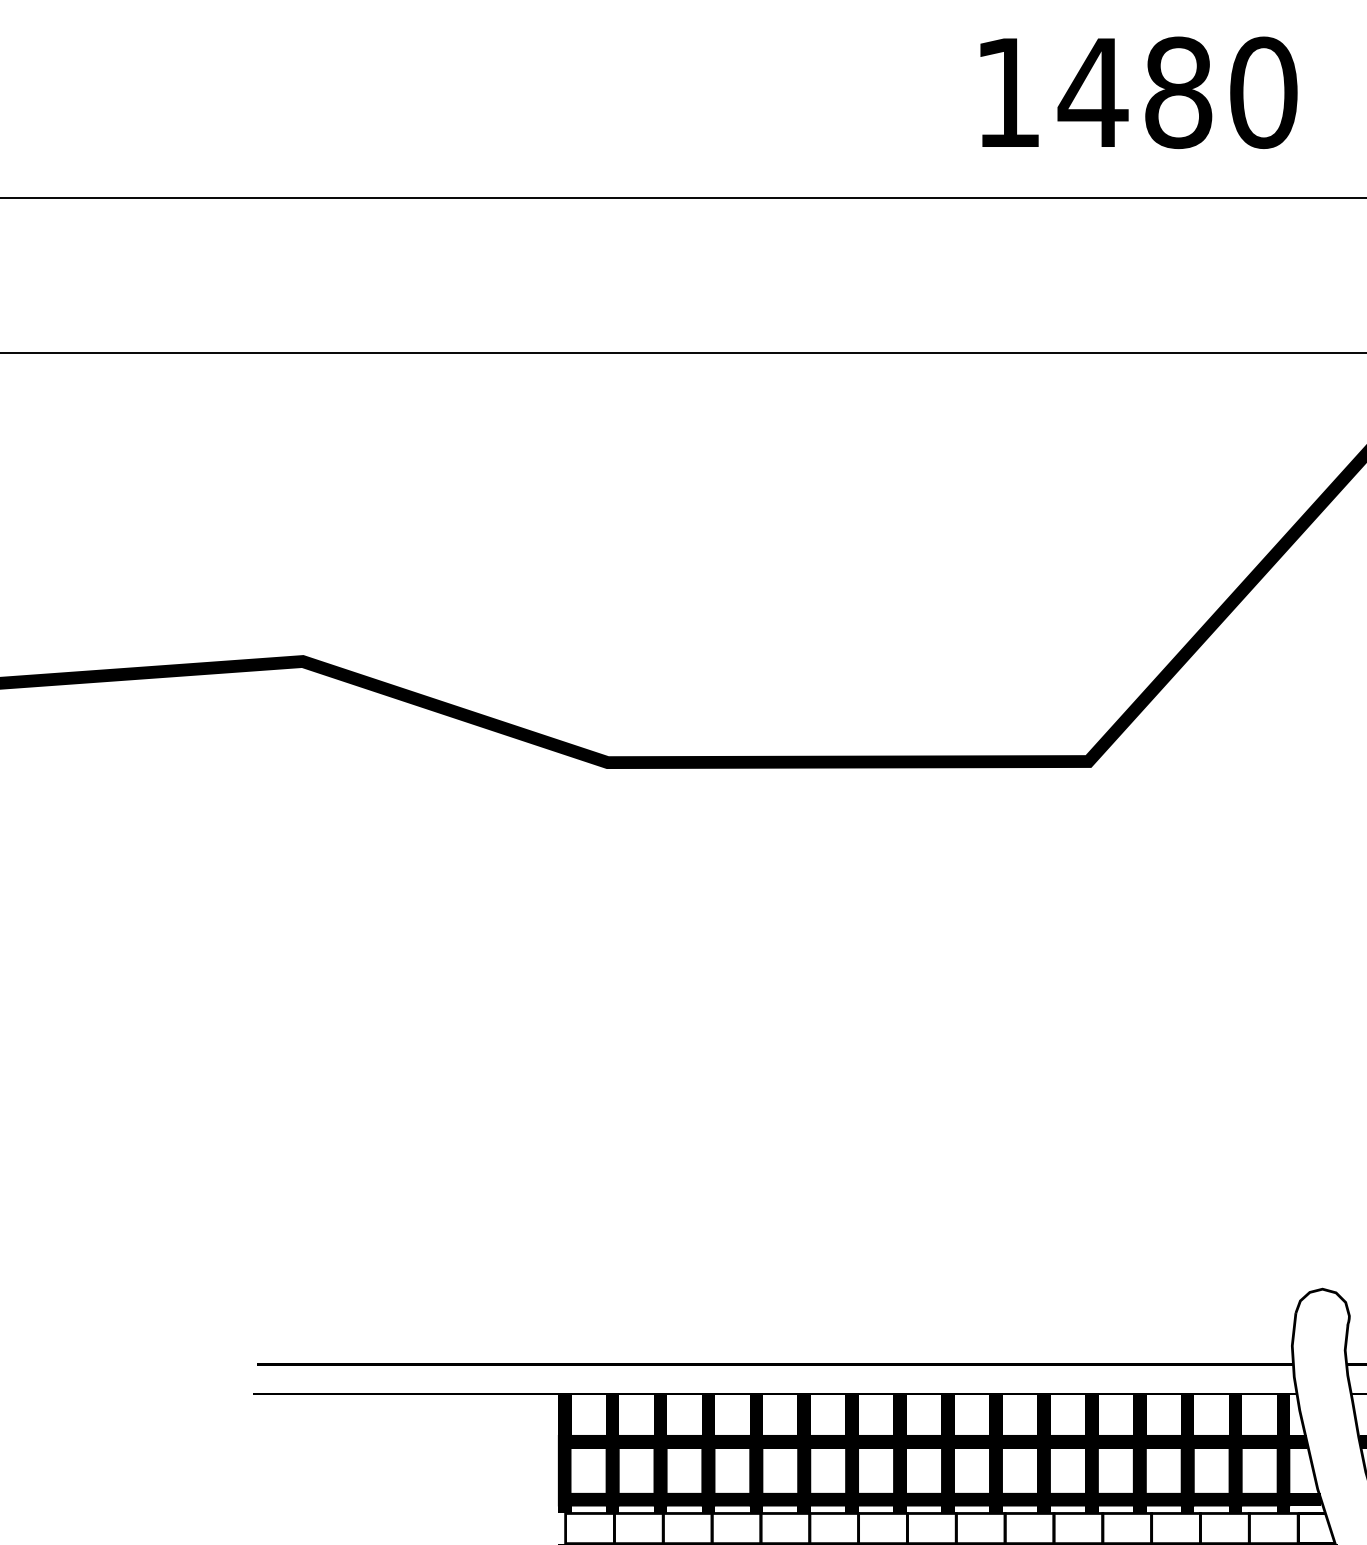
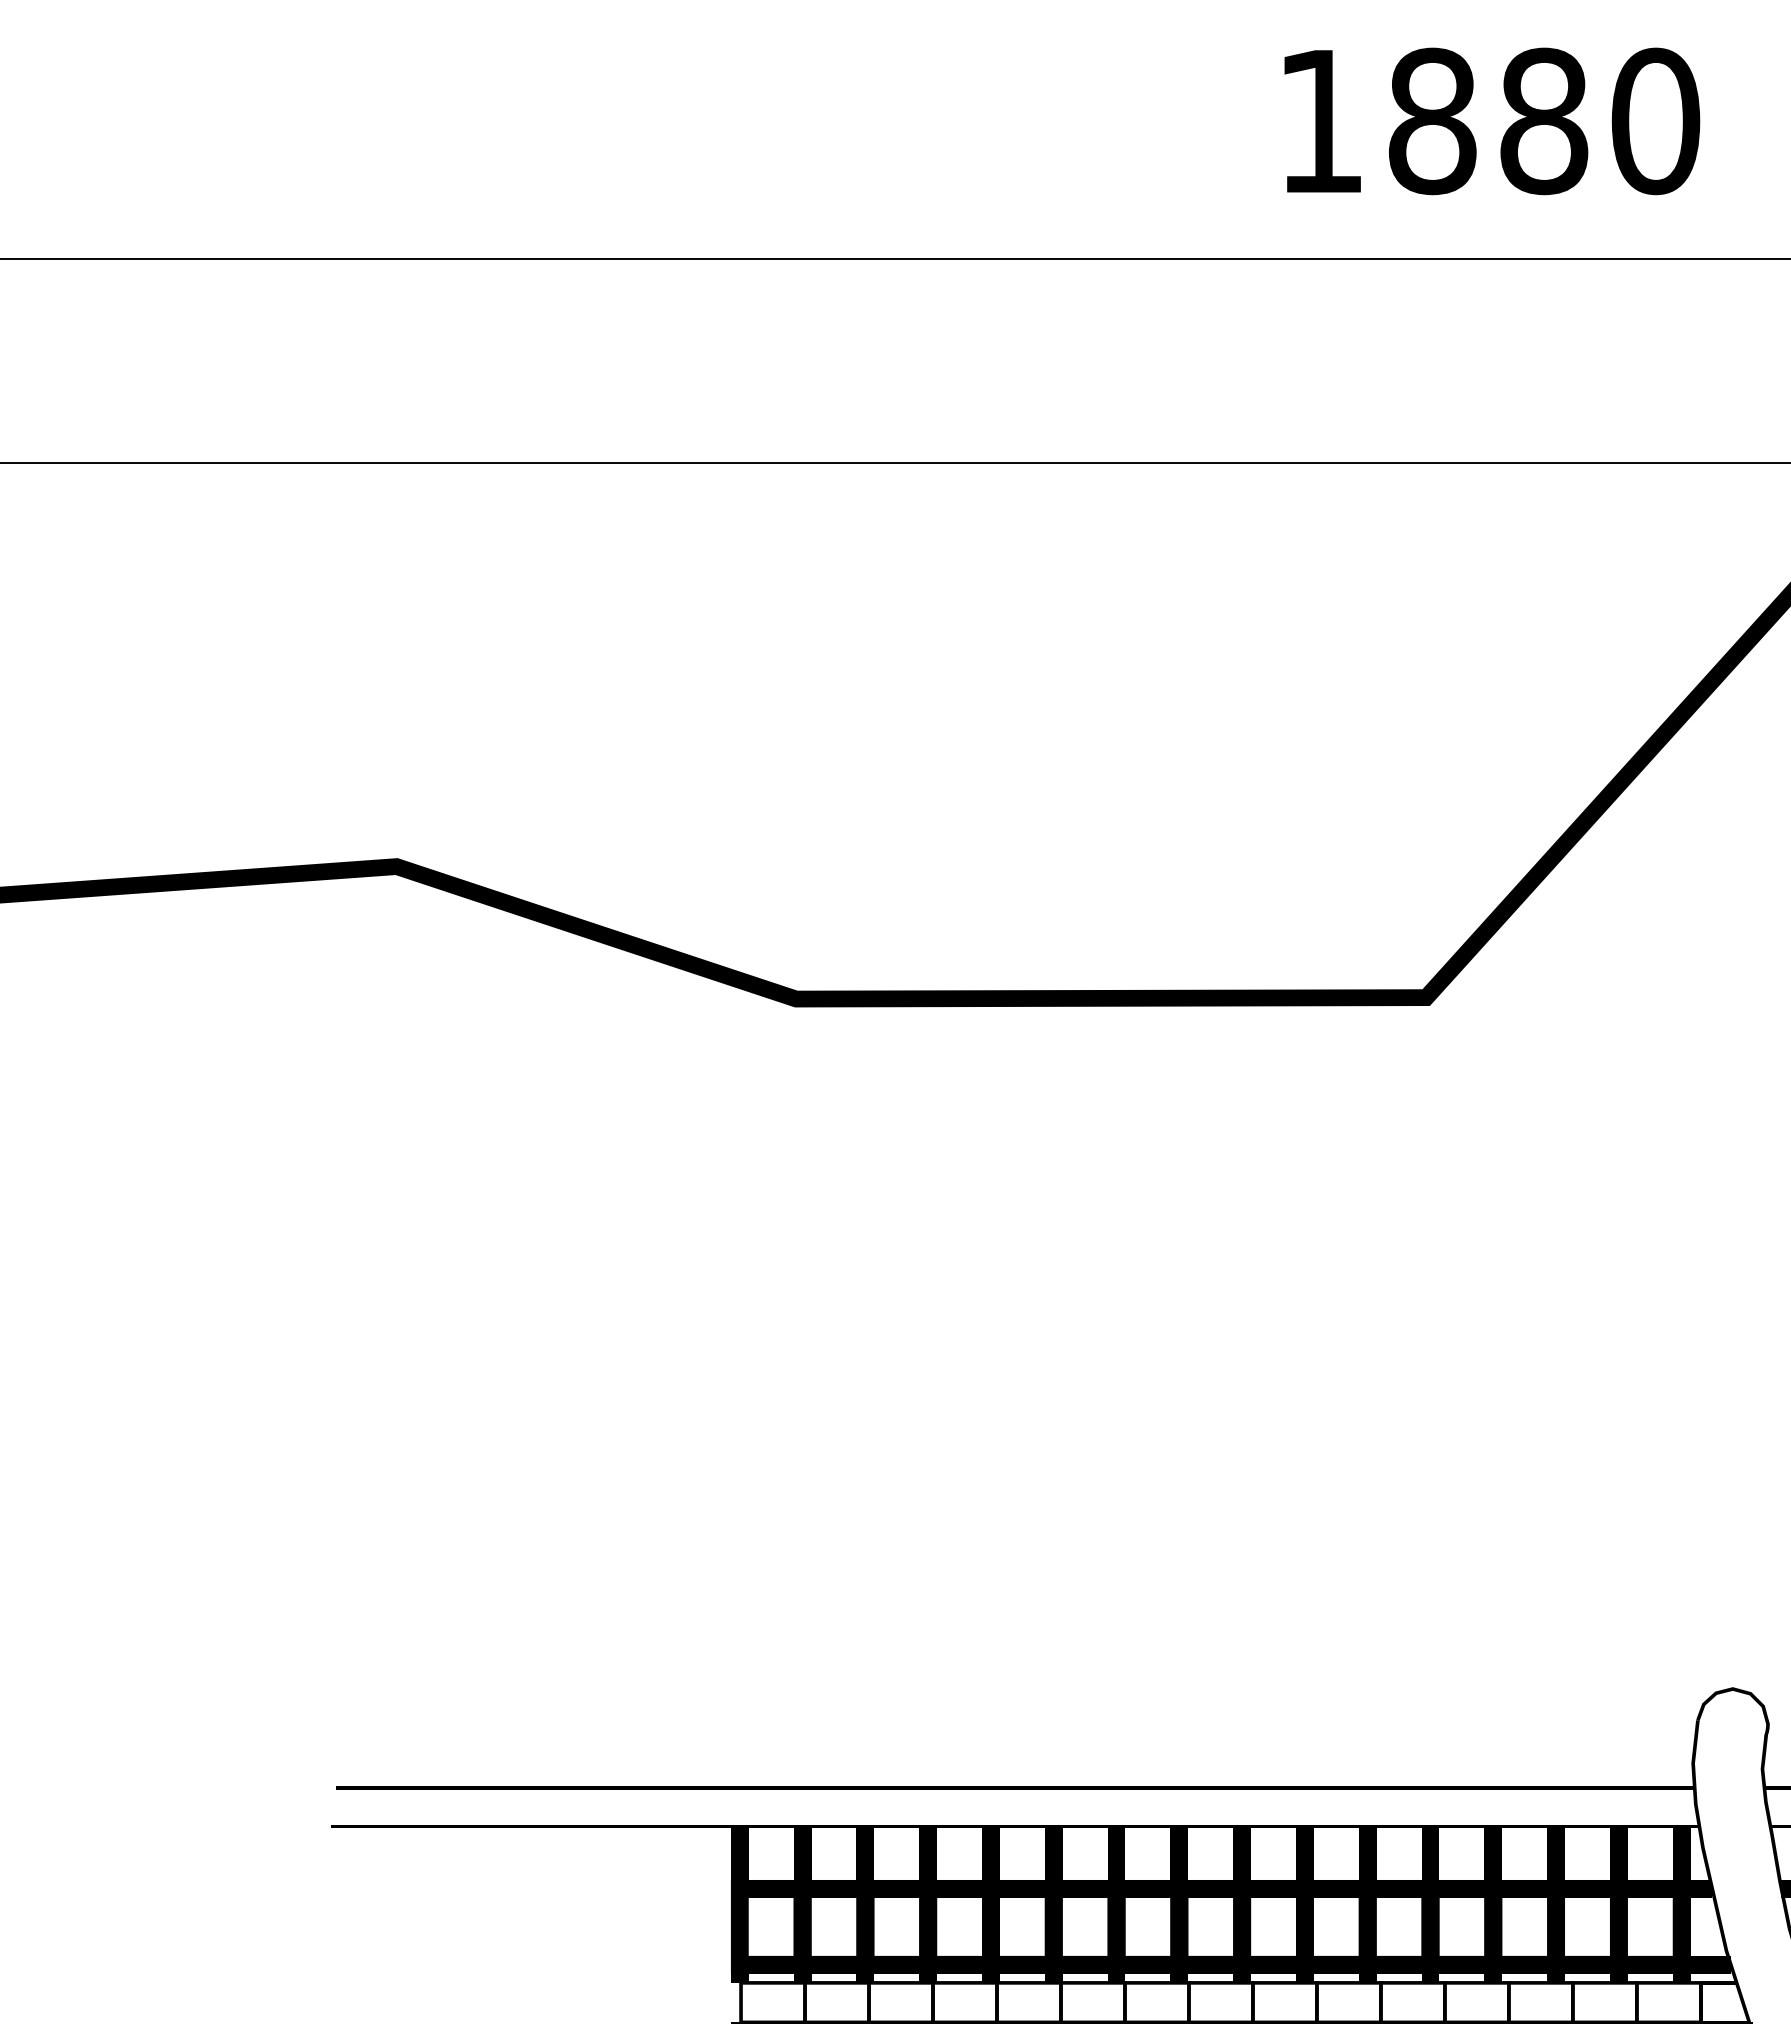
text: (1092, 92) -> (1431, 121), 1480 -> 1880

